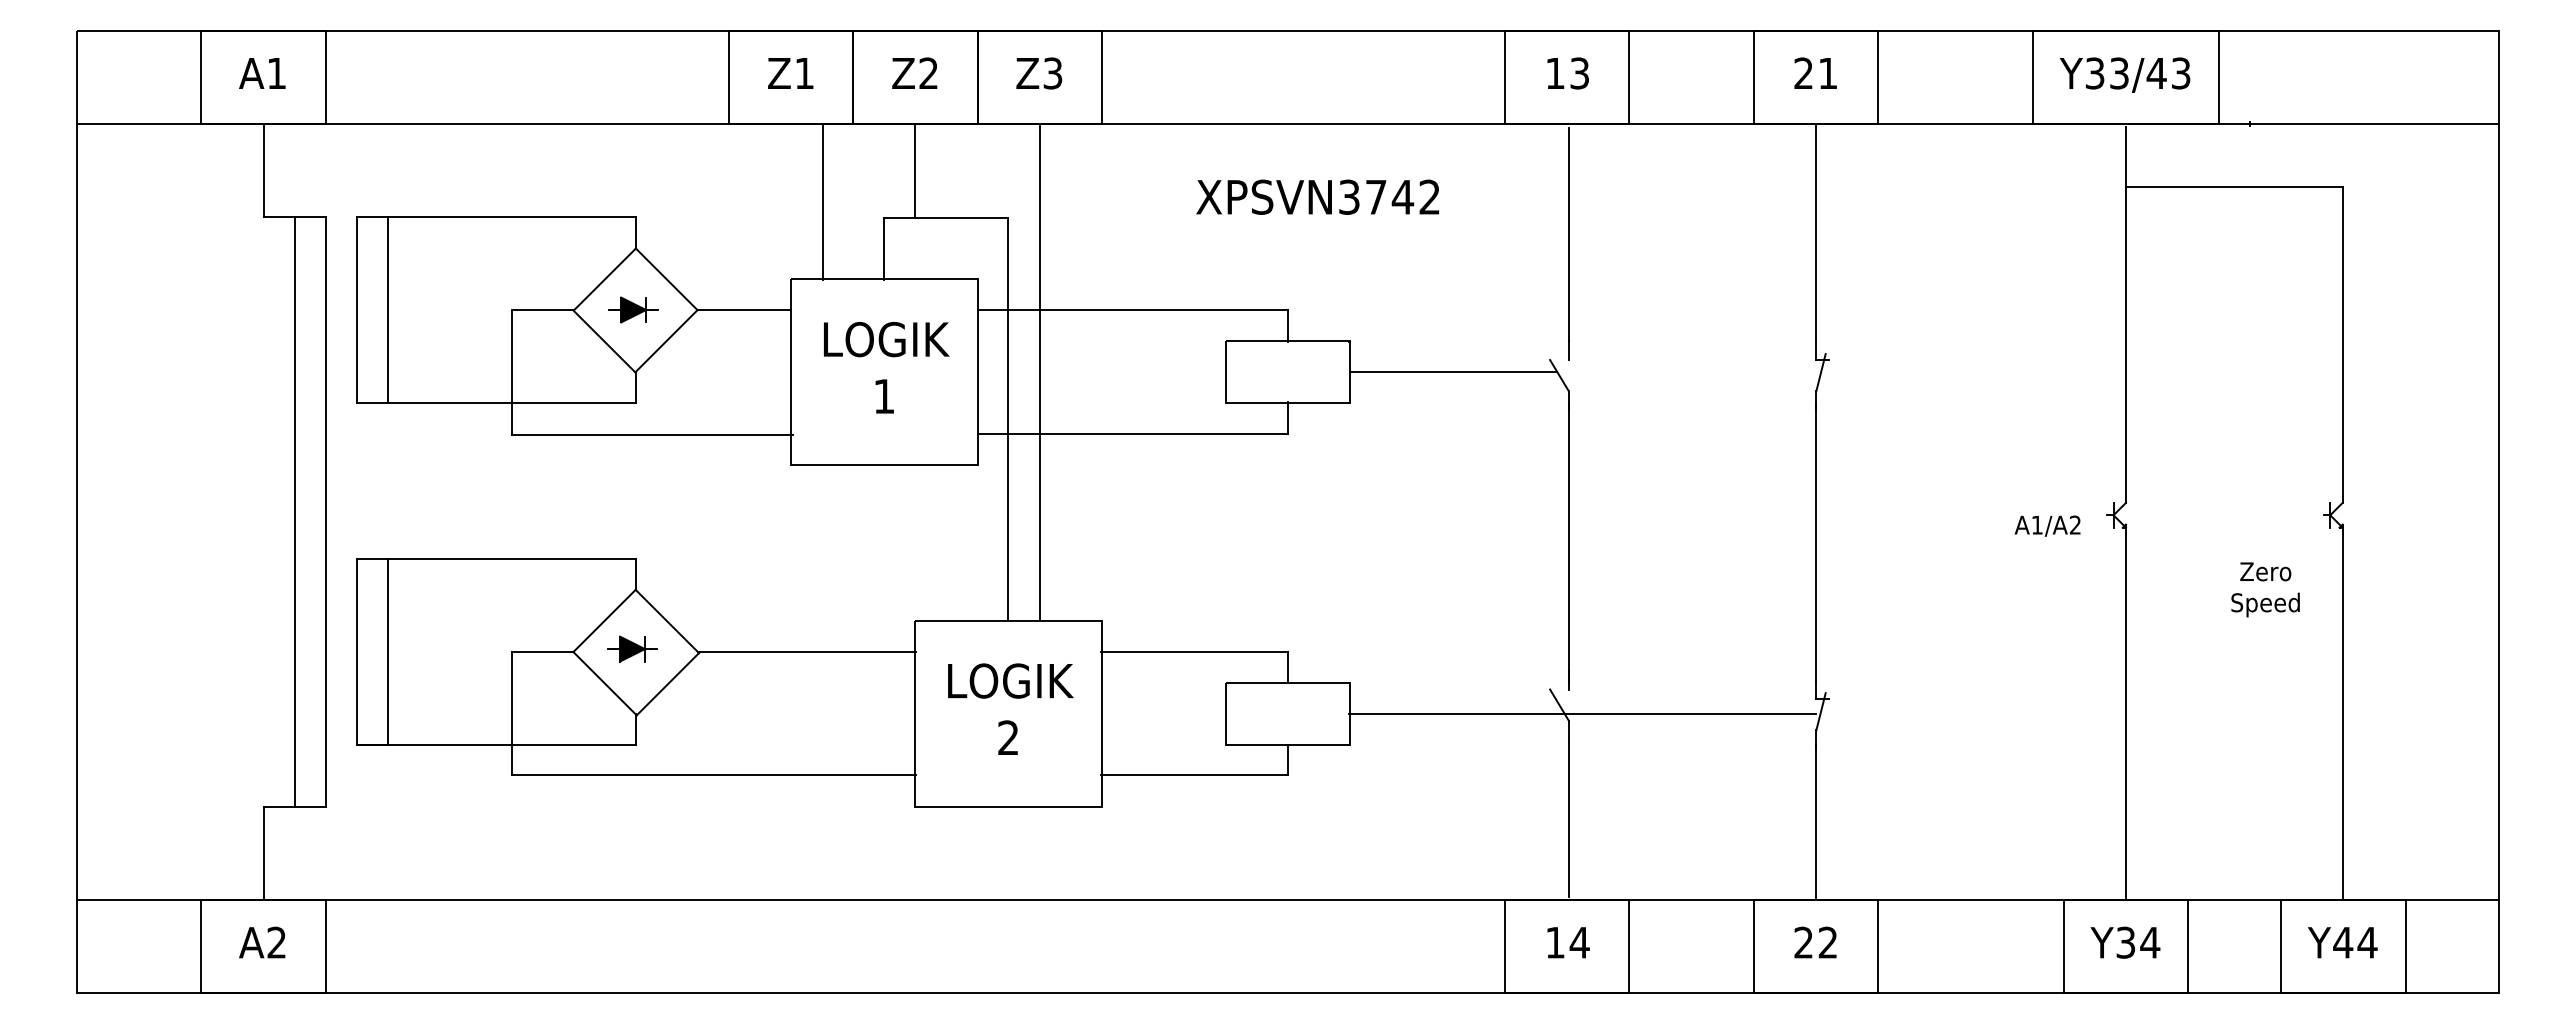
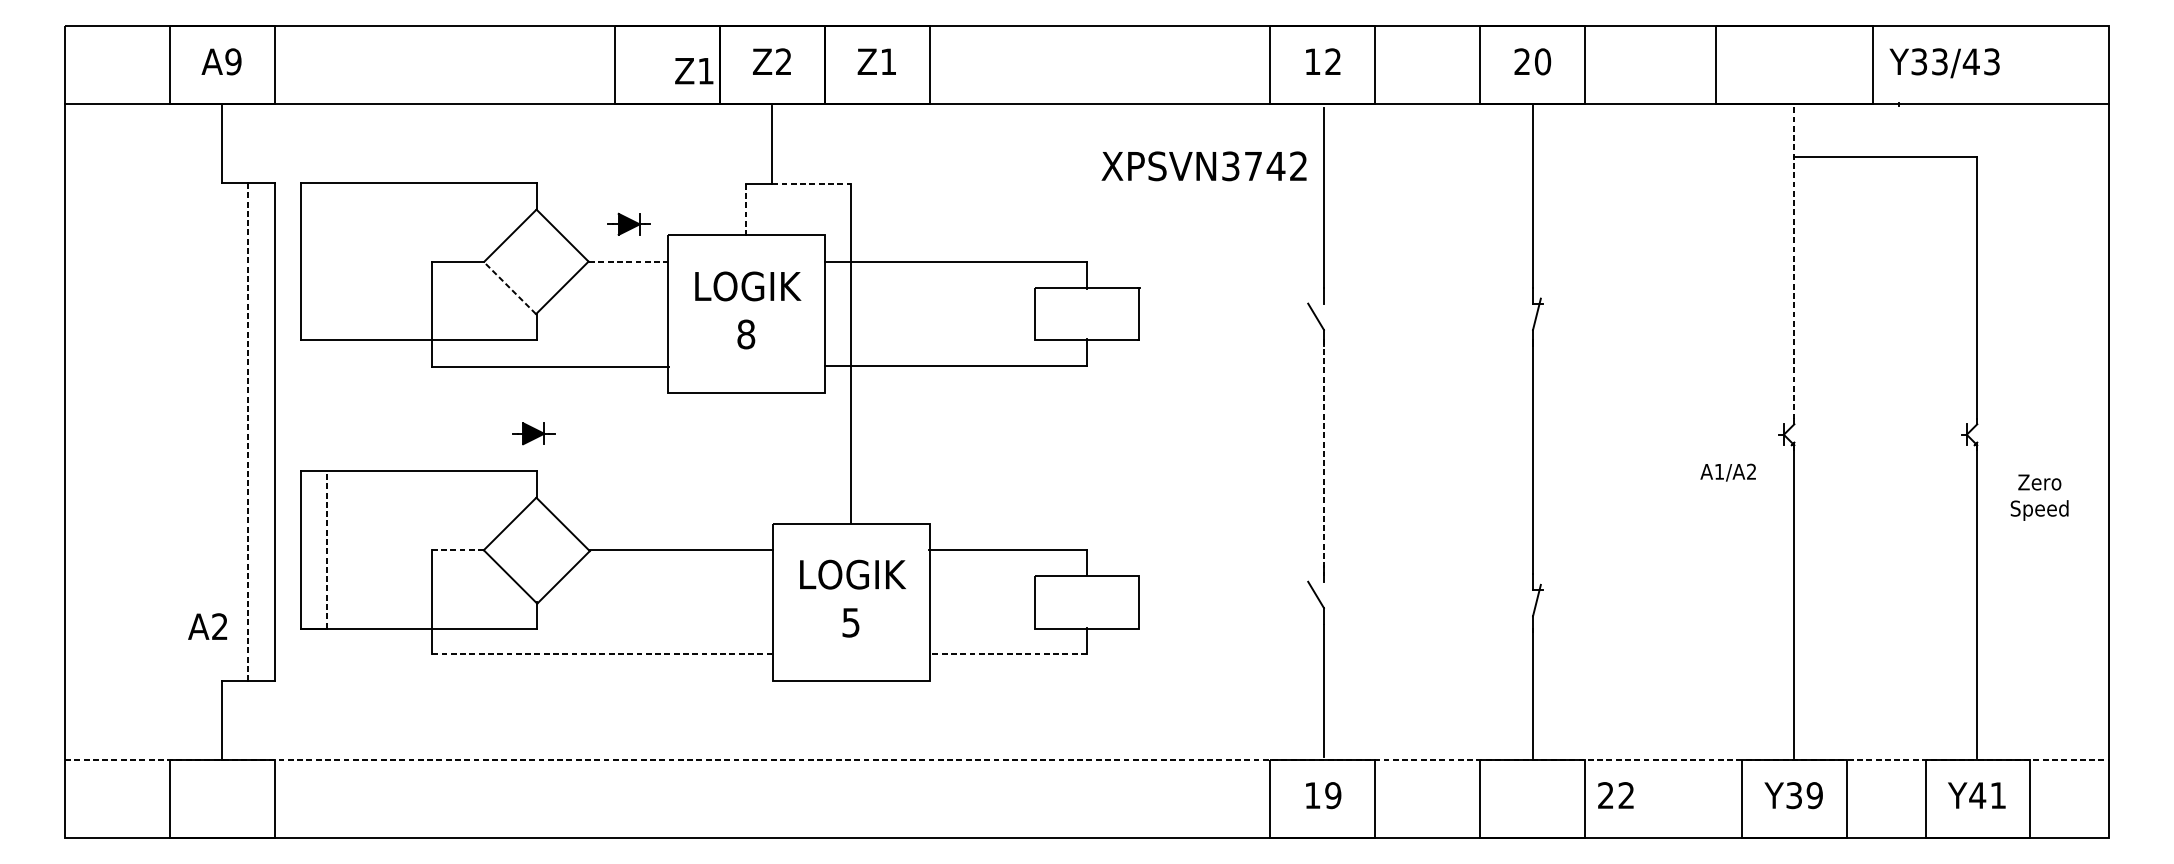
text: (276, 73) -> (233, 61), A1 -> A9
text: (790, 73) -> (694, 71), moved
text: (1052, 73) -> (888, 61), Z3 -> Z1
text: (1579, 73) -> (1333, 61), 13 -> 12
text: (1827, 73) -> (1542, 61), 21 -> 20
text: (2124, 74) -> (1944, 62), moved
text: (1317, 196) -> (1203, 165), moved
line: (822, 202) -> (694, 170), removed
line: (961, 217) -> (811, 183), solid -> dashed
line: (883, 249) -> (745, 210), solid -> dashed
part: (633, 309) -> (629, 223), moved
line: (387, 310) -> (326, 261), removed
line: (744, 310) -> (628, 261), solid -> dashed
line: (2126, 311) -> (1794, 262), solid -> dashed
line: (603, 340) -> (509, 287), solid -> dashed
line: (1039, 372) -> (877, 314), removed
line: (1453, 372) -> (1226, 314), removed
text: (884, 396) -> (746, 334), 1 -> 8
line: (294, 512) -> (248, 432), solid -> dashed
text: (2047, 525) -> (1728, 472), moved
line: (1568, 543) -> (1323, 458), solid -> dashed
text: (2265, 589) -> (2039, 497), moved
part: (632, 648) -> (533, 433), moved
line: (387, 651) -> (326, 549), solid -> dashed
line: (543, 652) -> (458, 550), solid -> dashed
line: (1582, 714) -> (1335, 602), removed
text: (1008, 737) -> (851, 622), 2 -> 5
line: (714, 775) -> (602, 654), solid -> dashed
line: (1194, 775) -> (1008, 654), solid -> dashed
line: (1288, 900) -> (1087, 759), solid -> dashed
text: (262, 942) -> (207, 626), moved
text: (1579, 942) -> (1333, 795), 14 -> 19
text: (1815, 942) -> (1615, 795), moved
text: (2150, 942) -> (1815, 795), Y34 -> Y39
text: (2367, 942) -> (1998, 795), Y44 -> Y41

